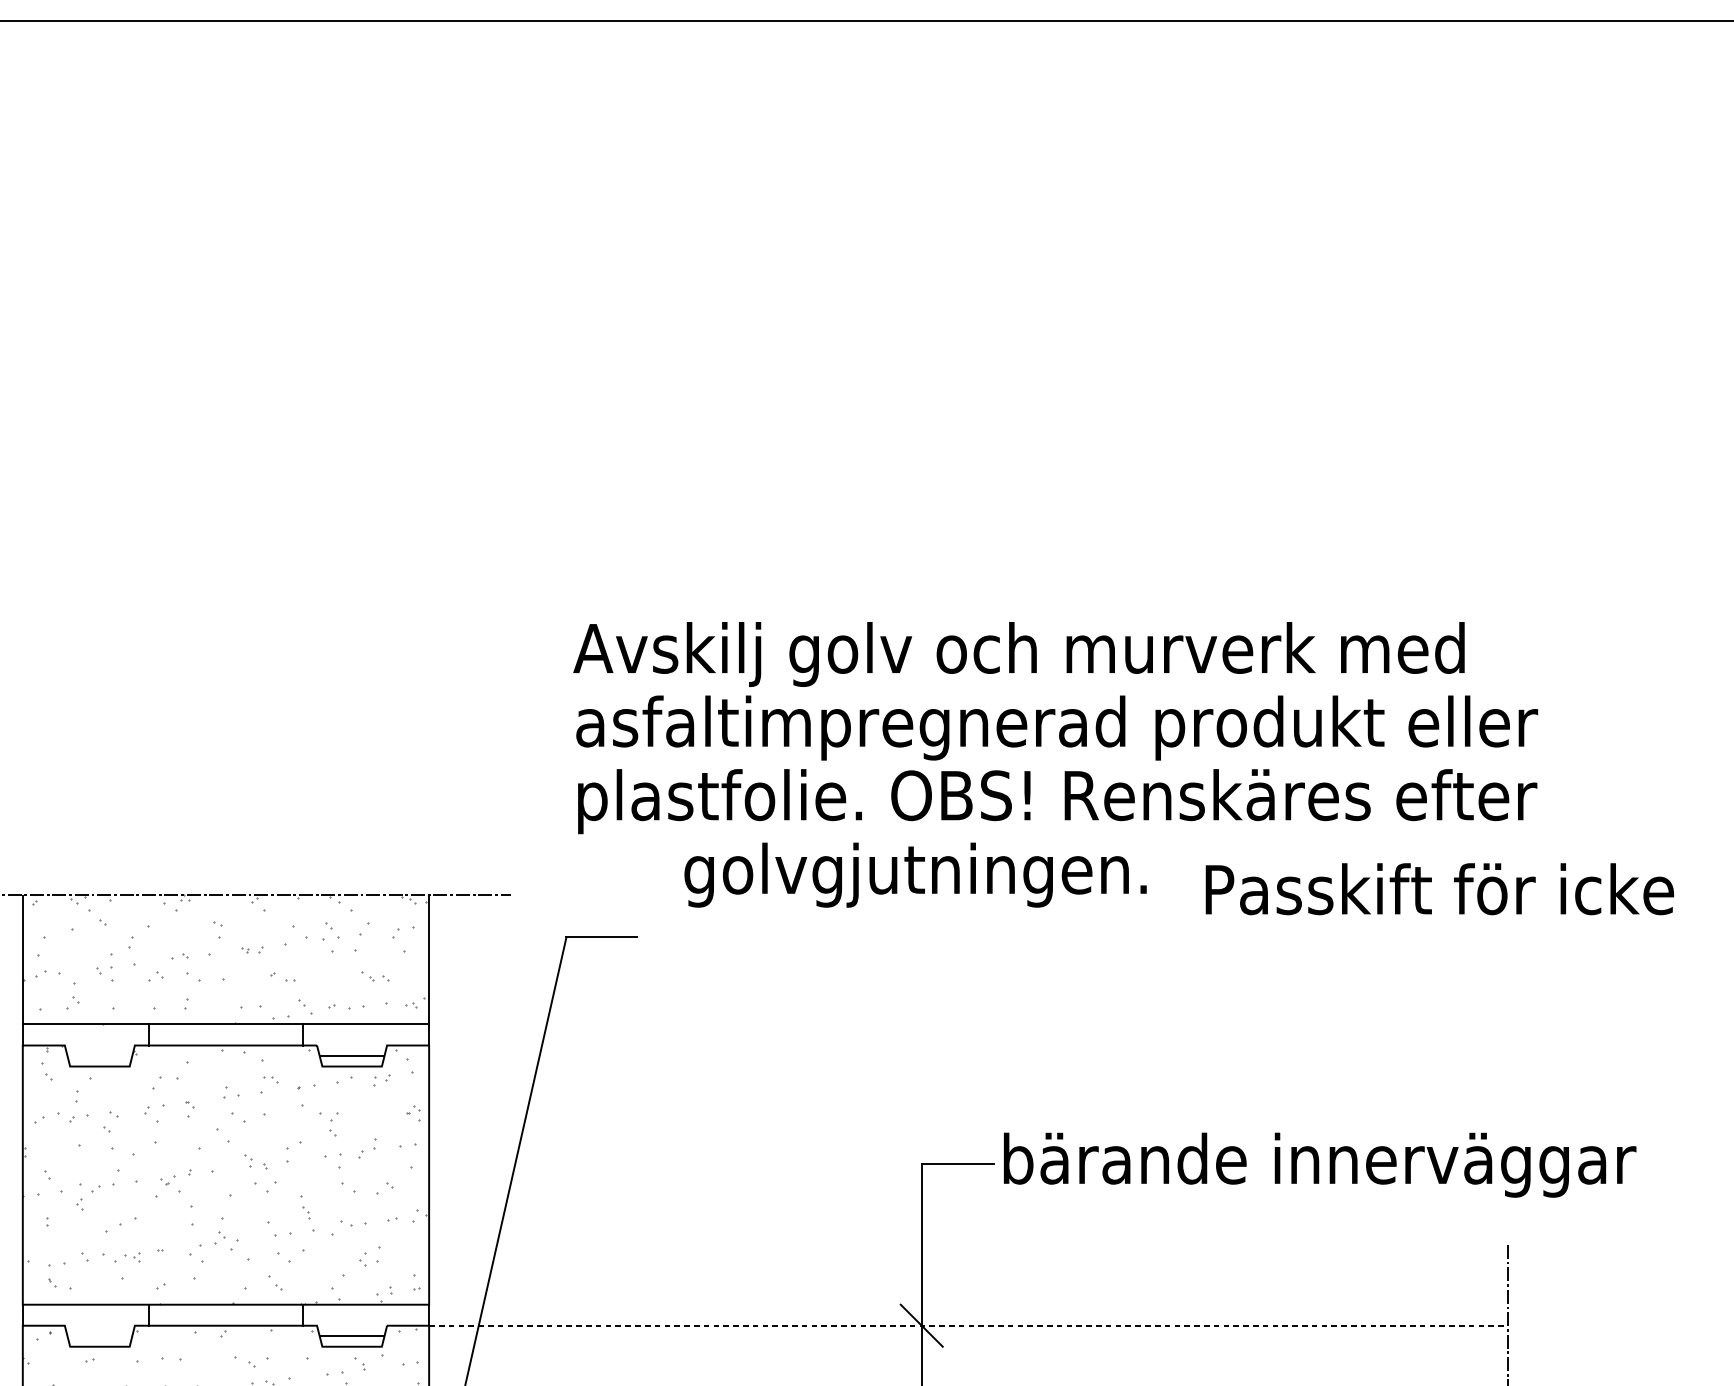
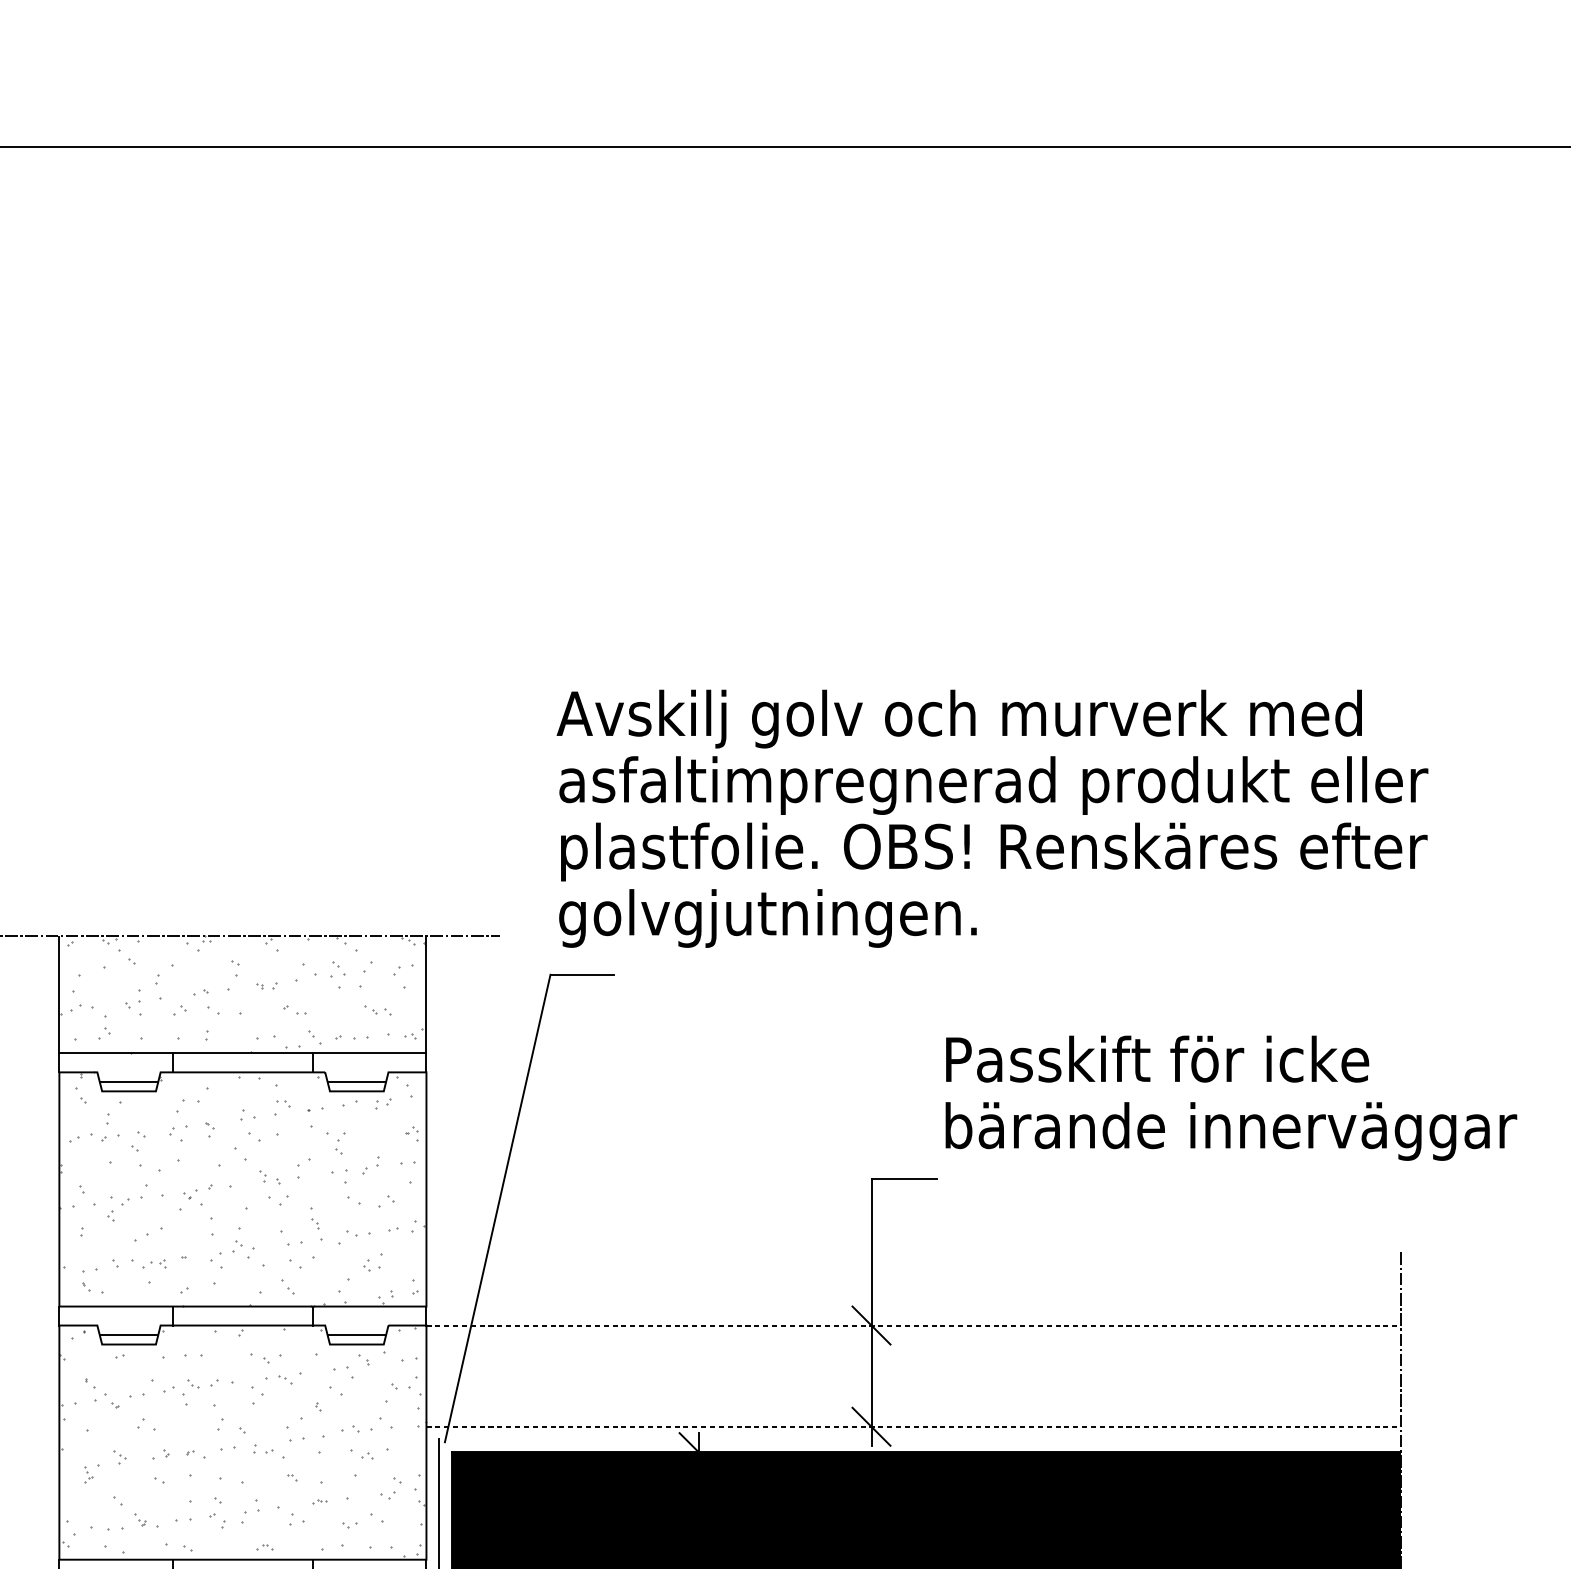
text: (915, 875) -> (767, 918), moved
text: (1439, 888) -> (1157, 1058), moved
line: (99, 1055) -> (128, 1081), added
text: (1320, 1165) -> (1231, 1131), moved
line: (99, 1336) -> (128, 1335), added

